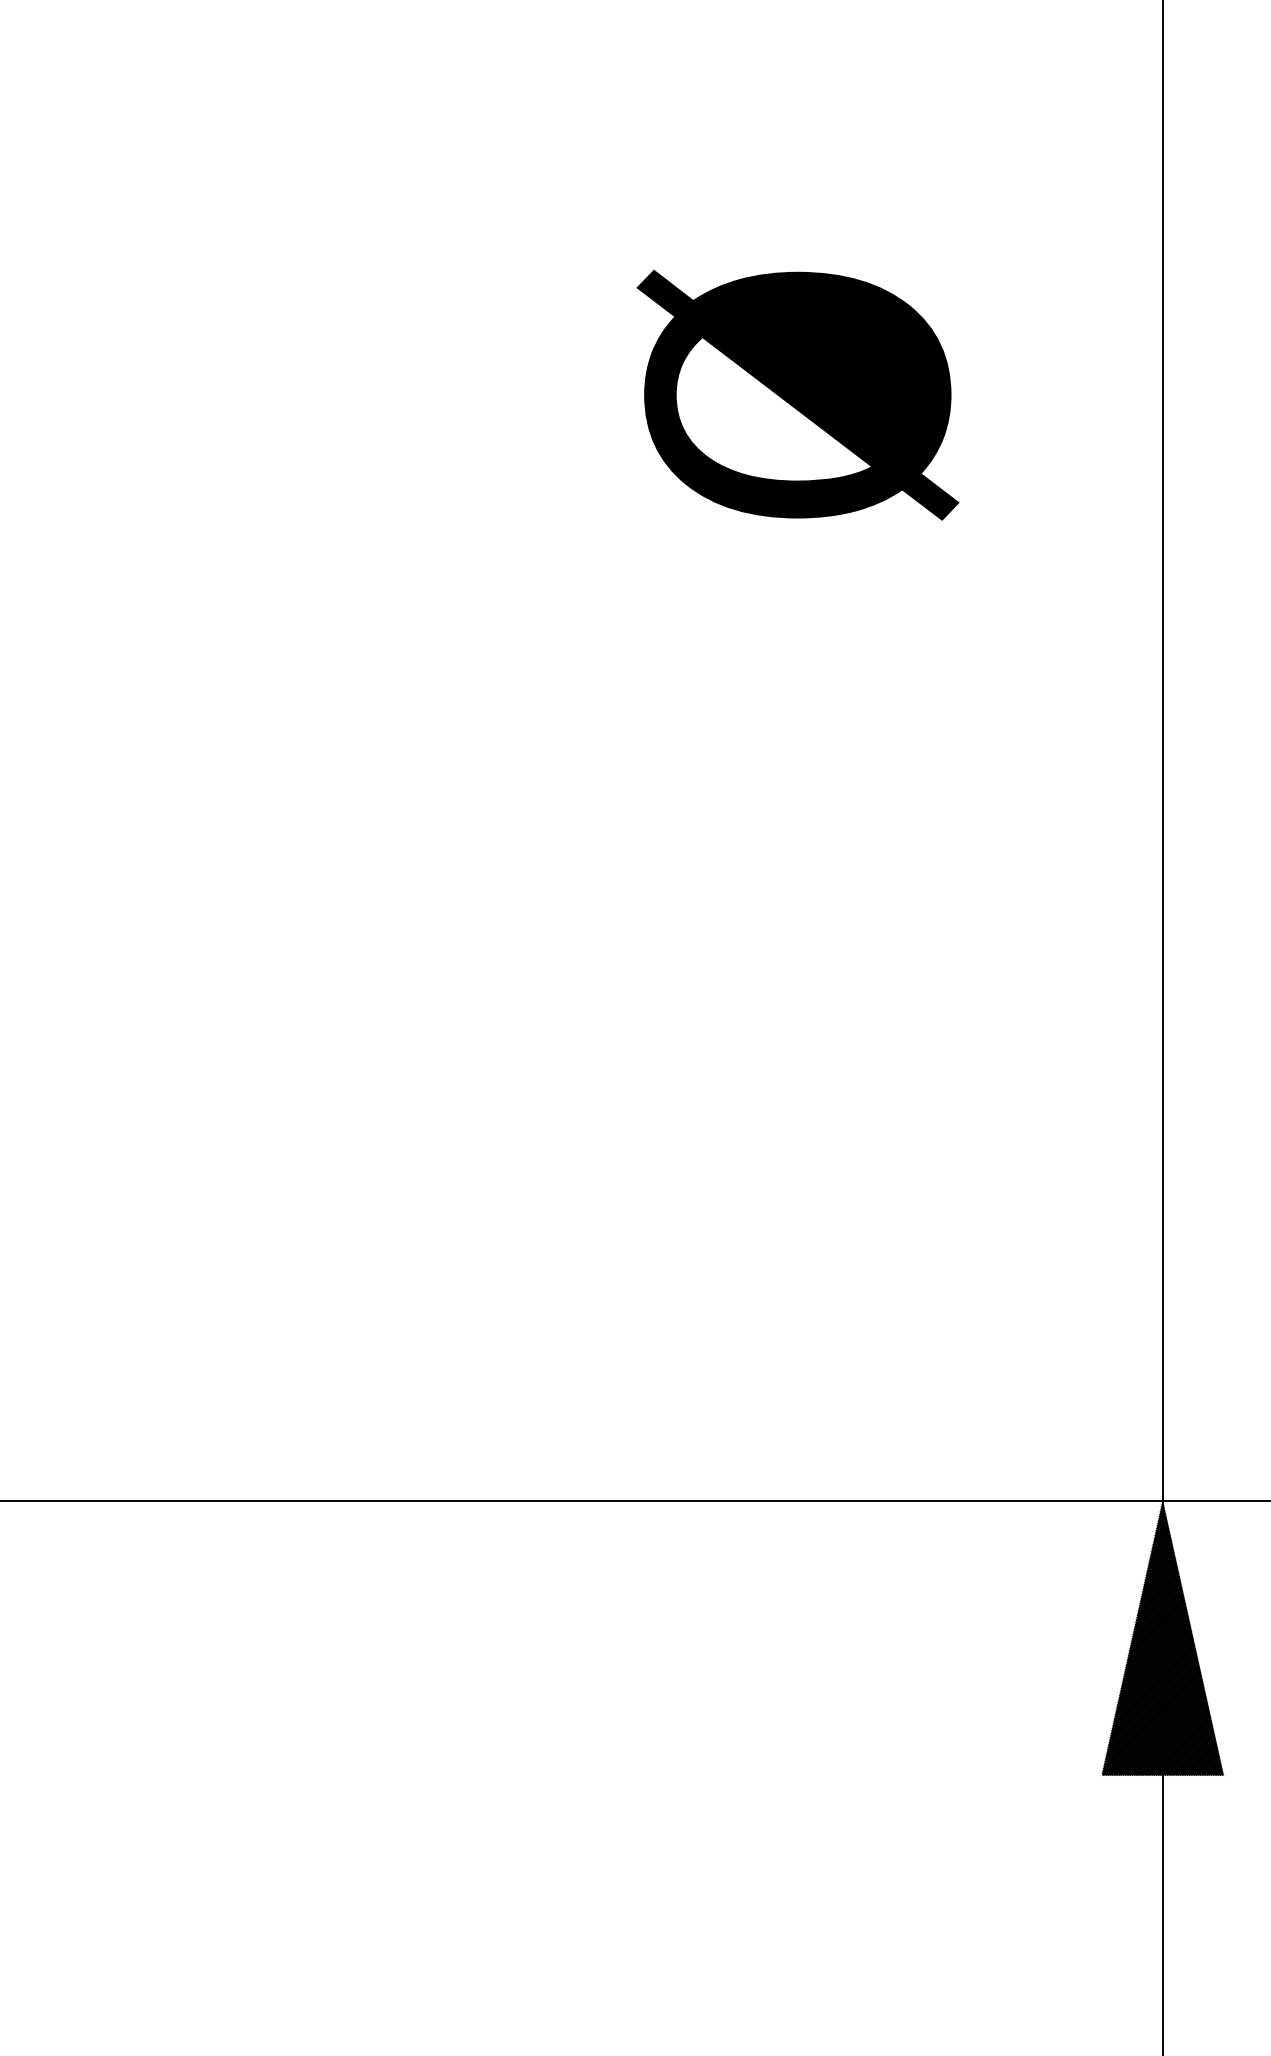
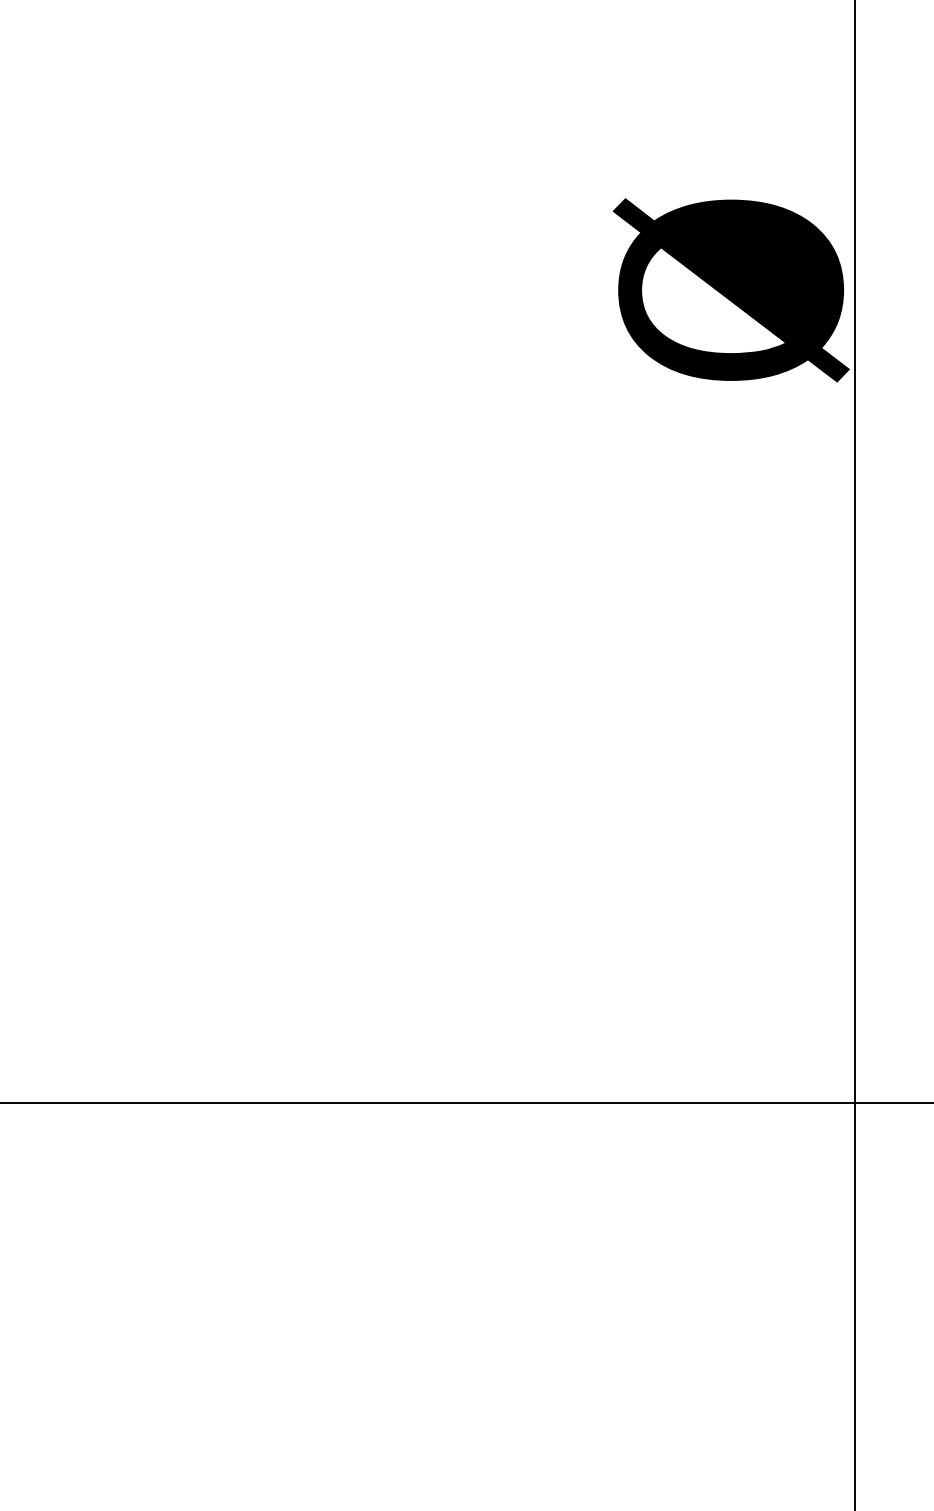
text: (797, 395) -> (730, 290), moved
hatch: (1162, 1637) -> (854, 1203), removed

